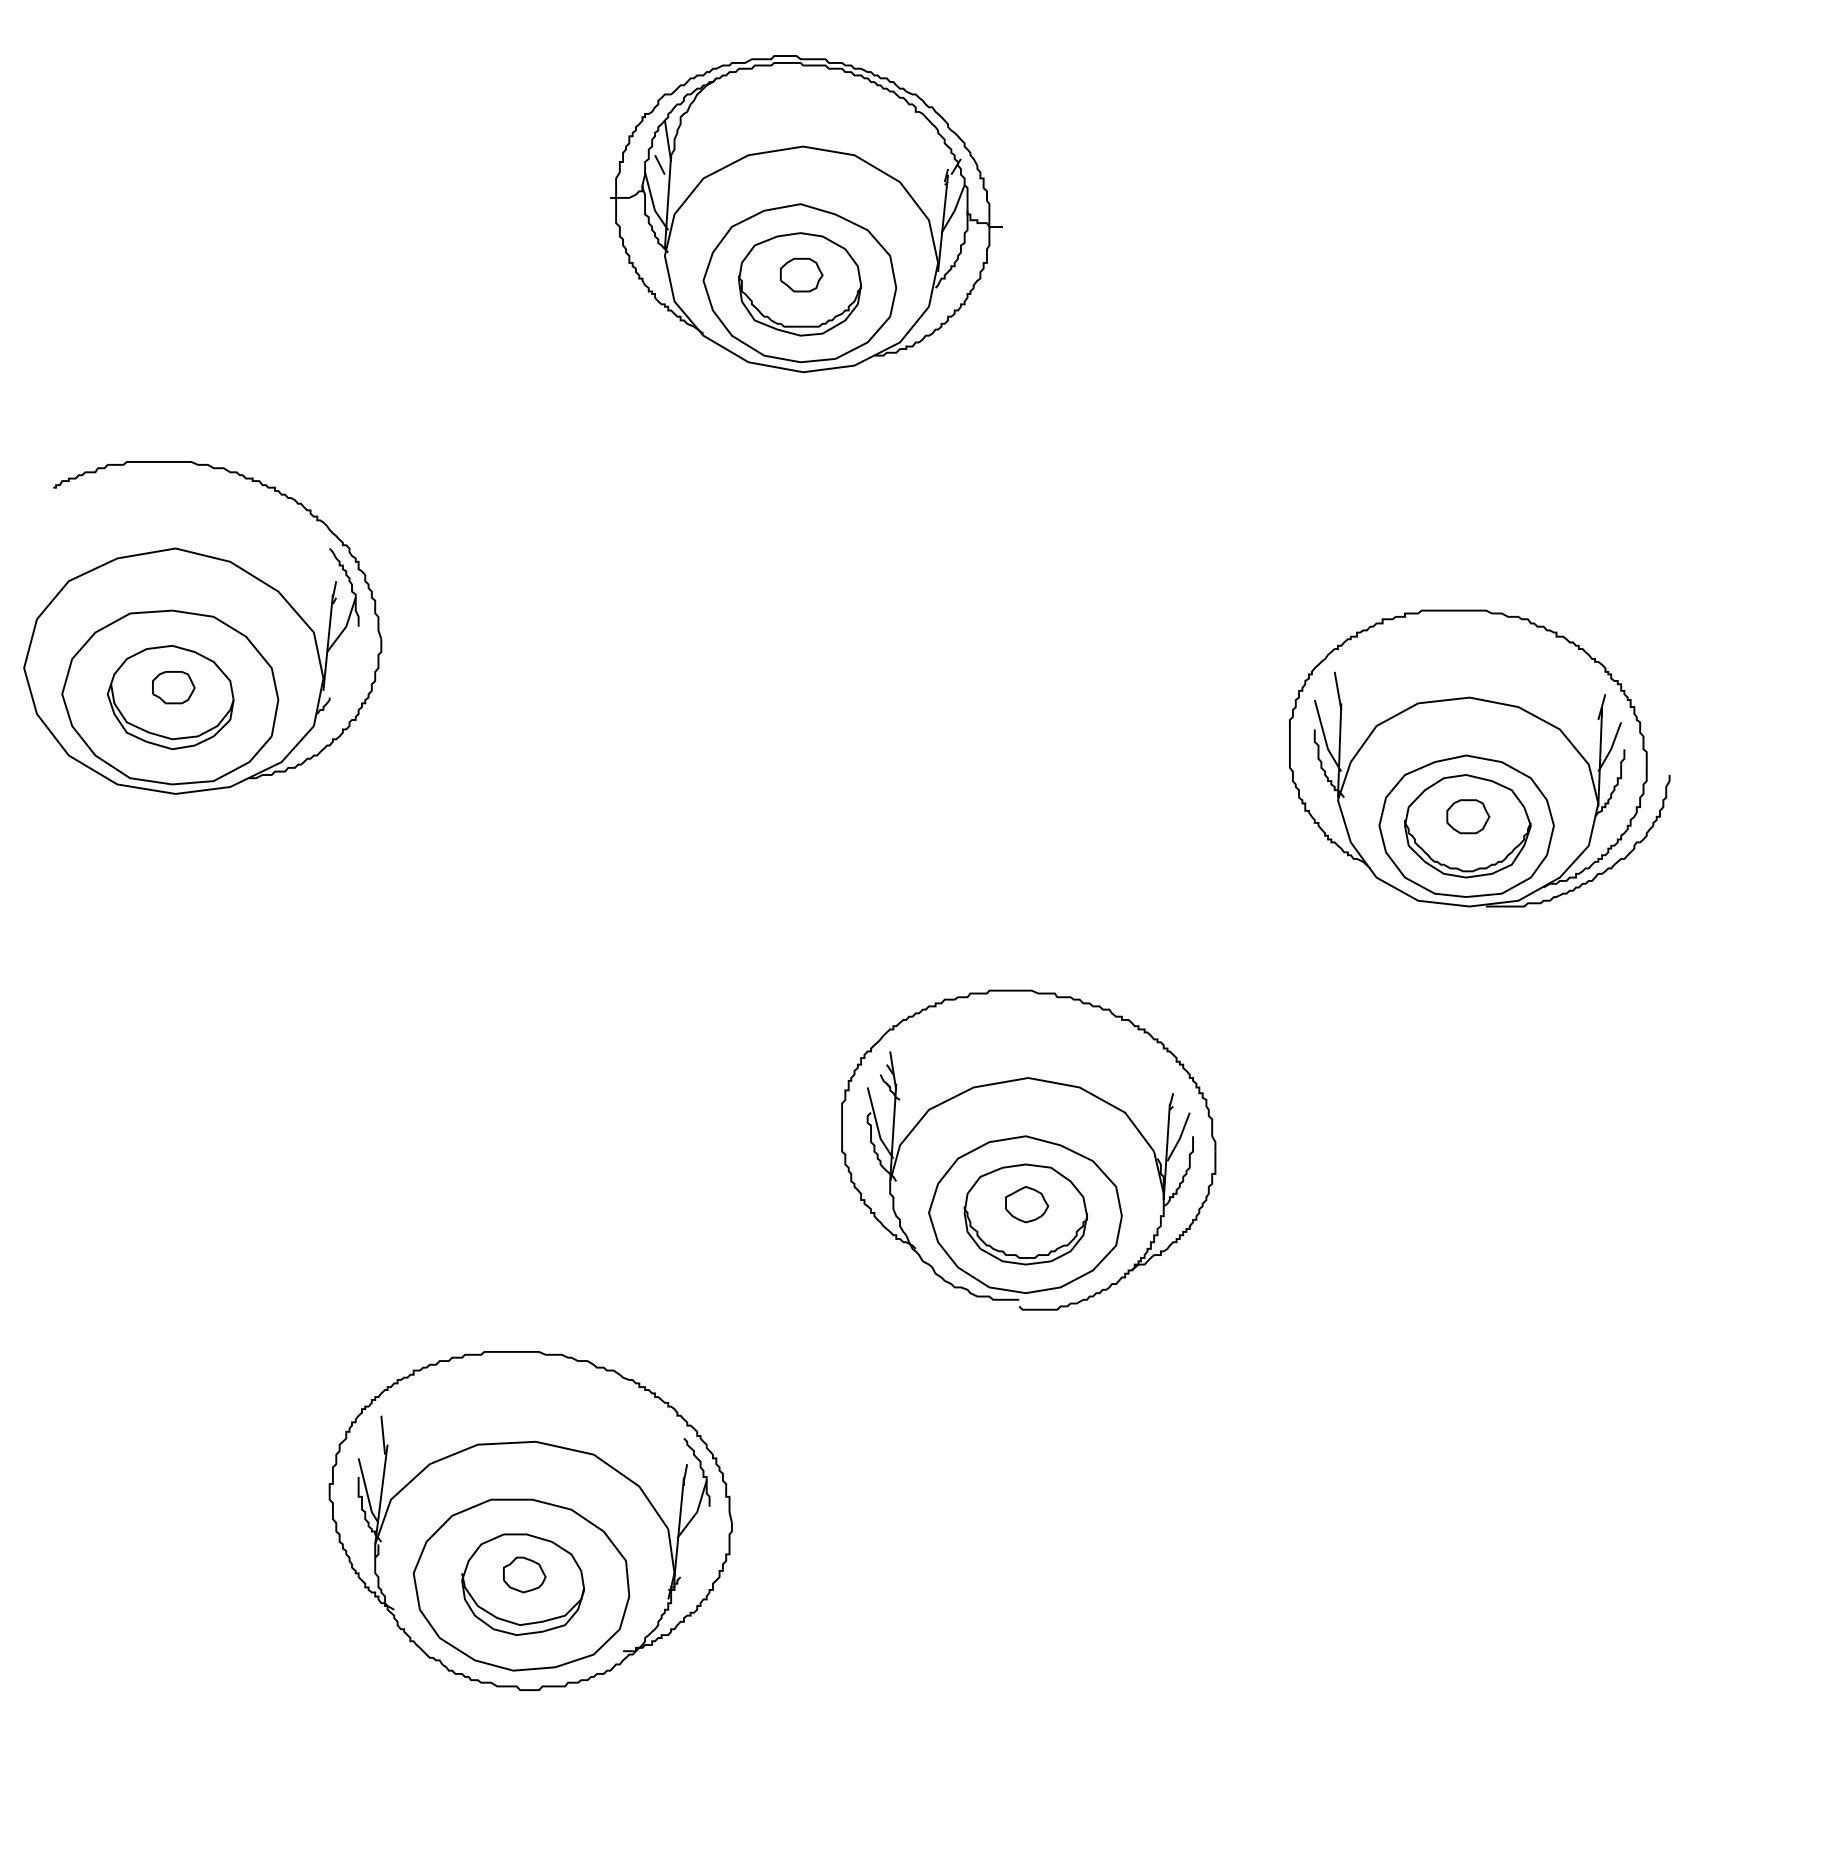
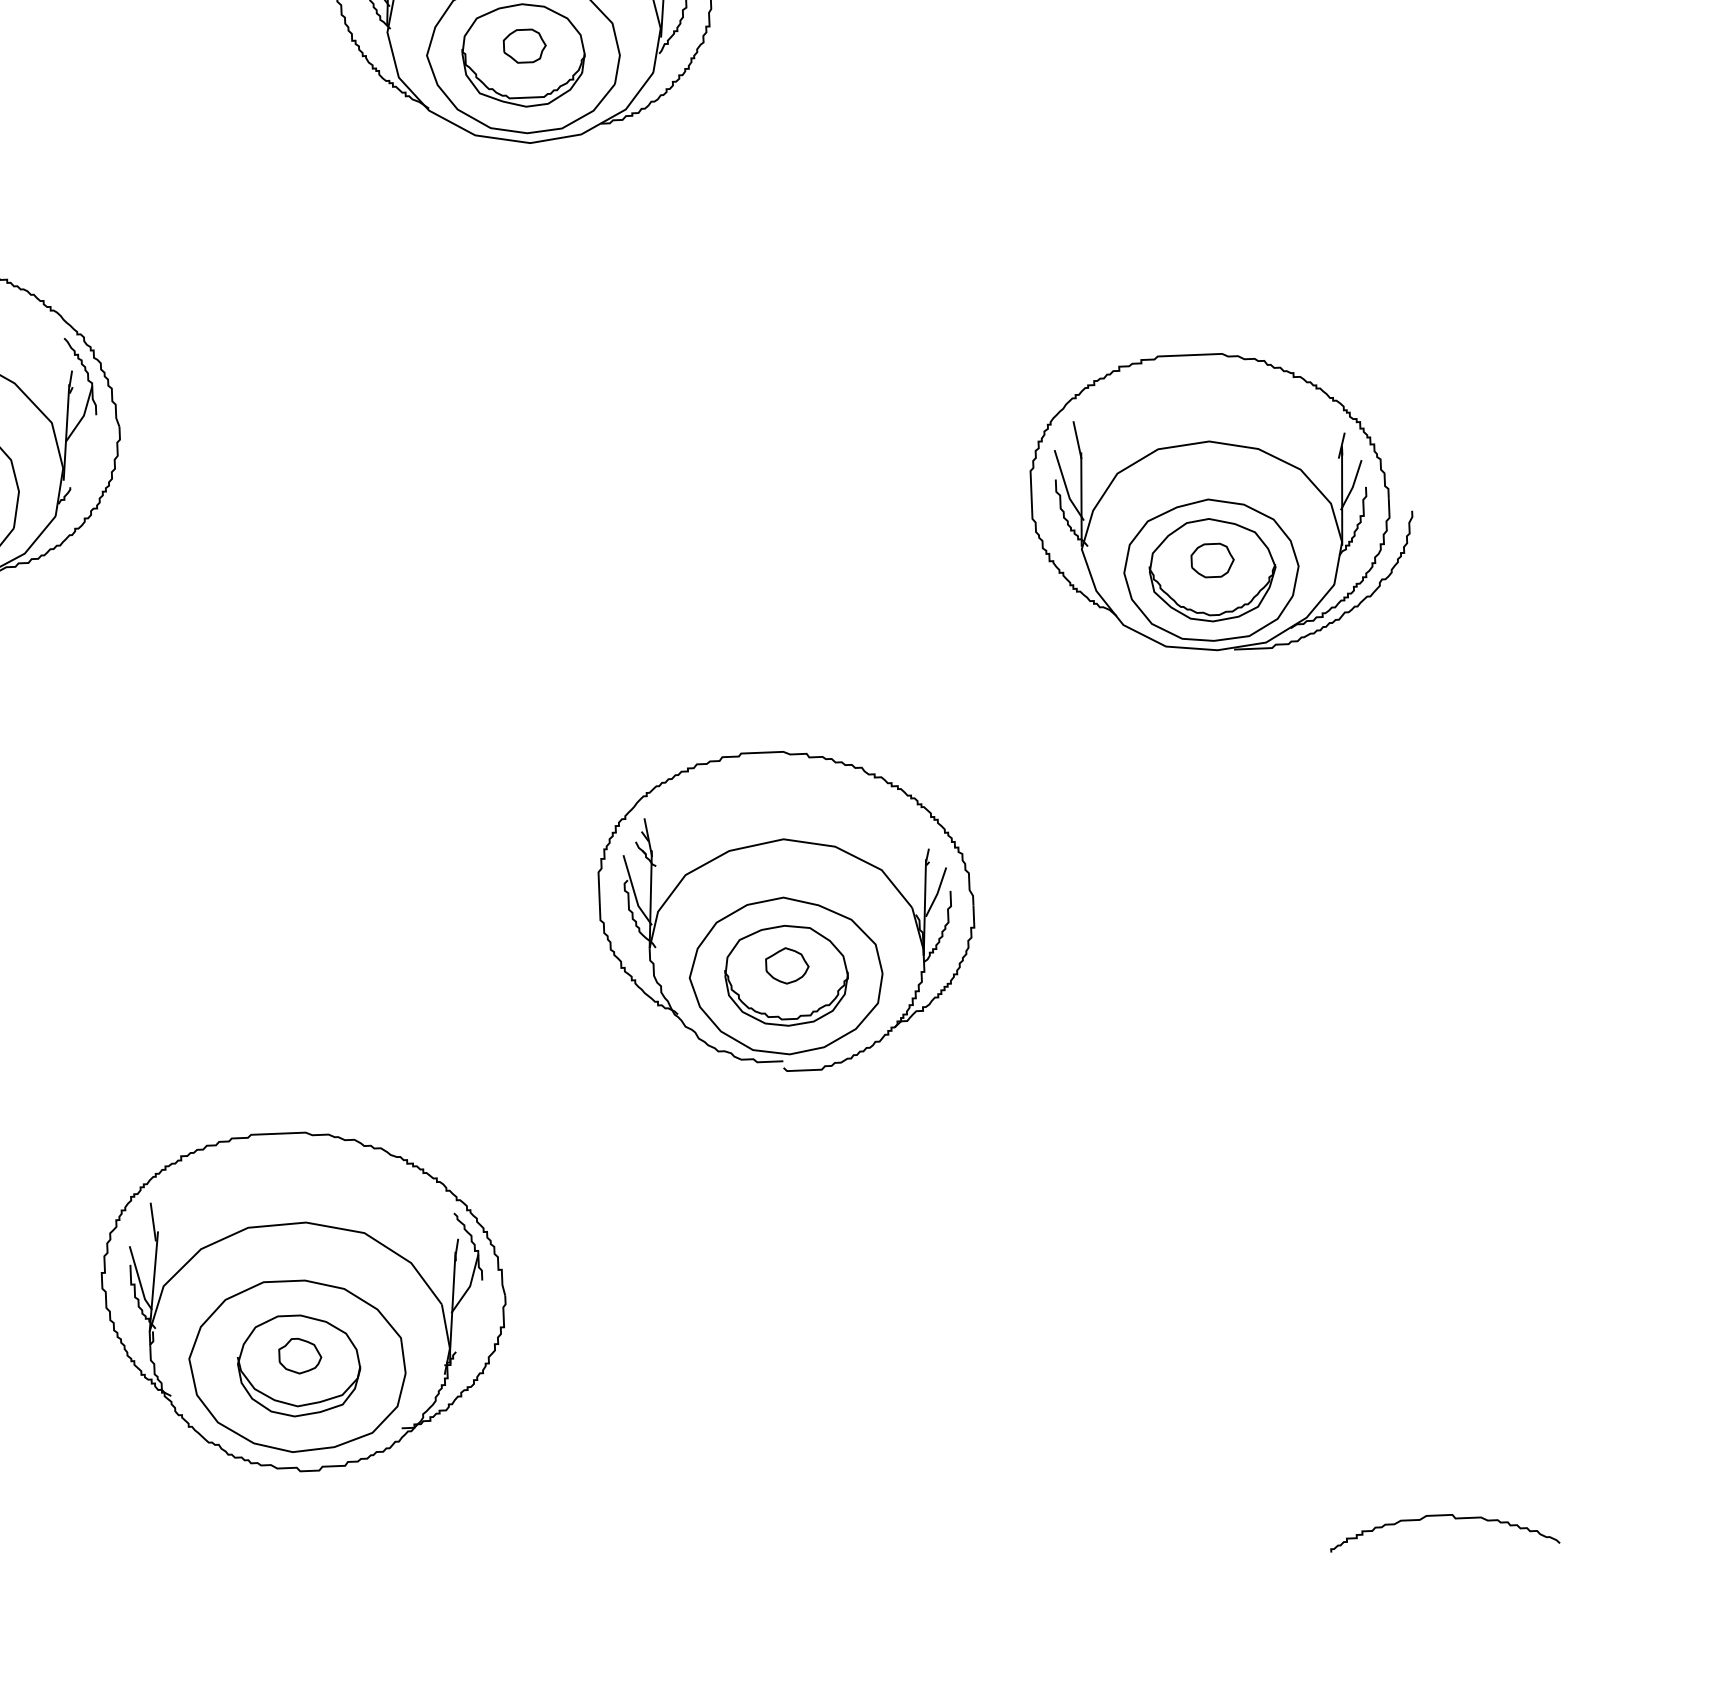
curve: (1671, 1784) -> (1454, 1519), added

